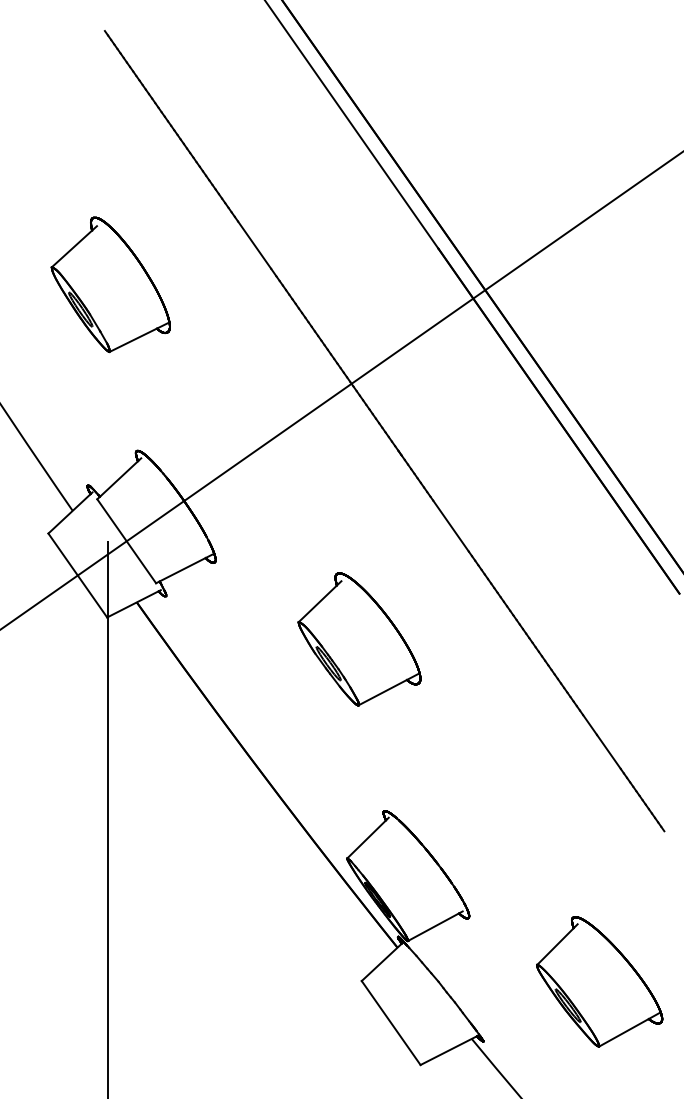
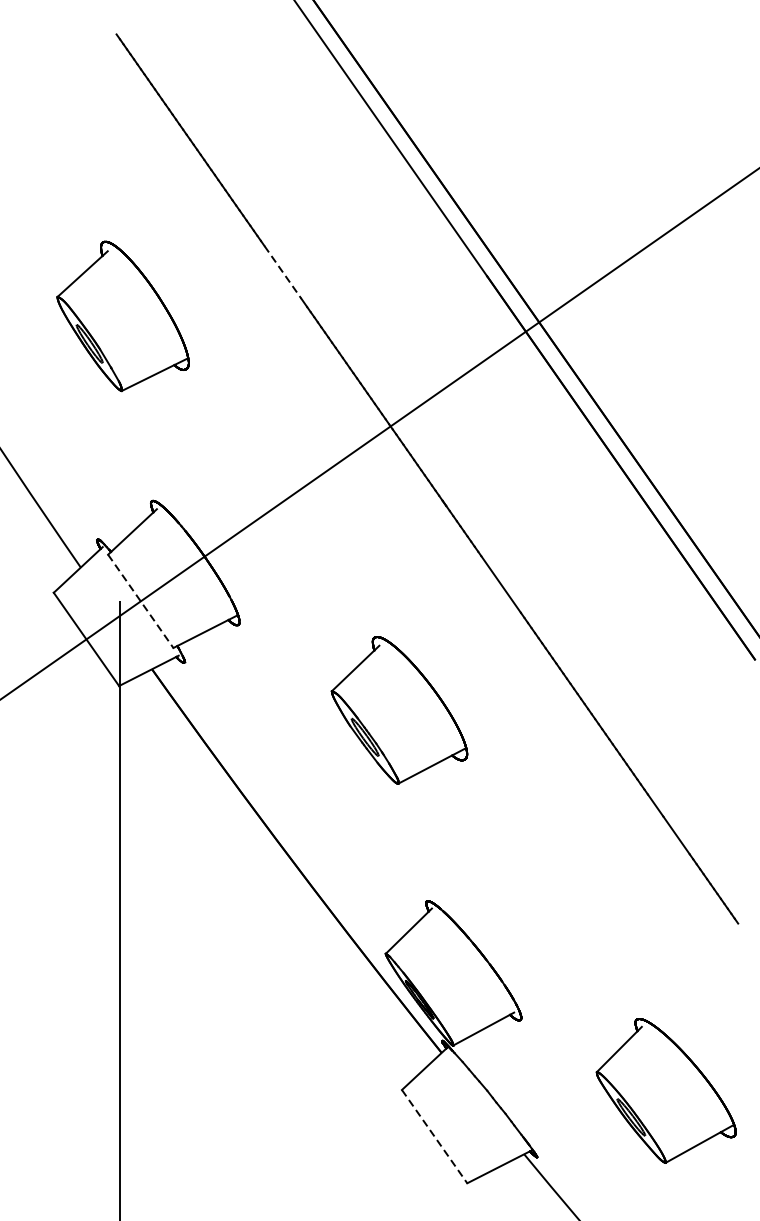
line: (254, 245) -> (282, 272), solid -> dashed
line: (126, 541) -> (140, 601), solid -> dashed
line: (391, 1023) -> (434, 1137), solid -> dashed

